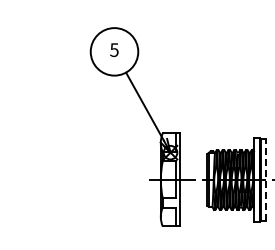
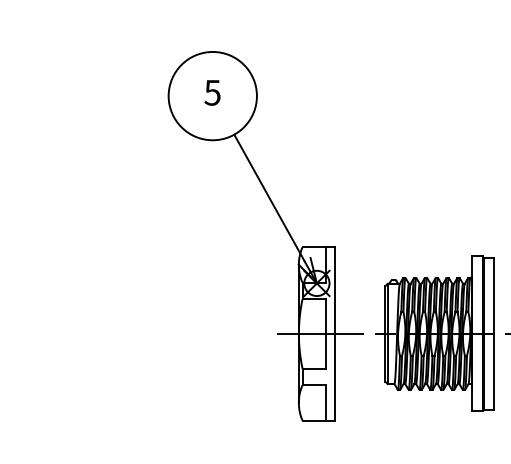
line: (265, 179) -> (493, 333), dashed -> solid

